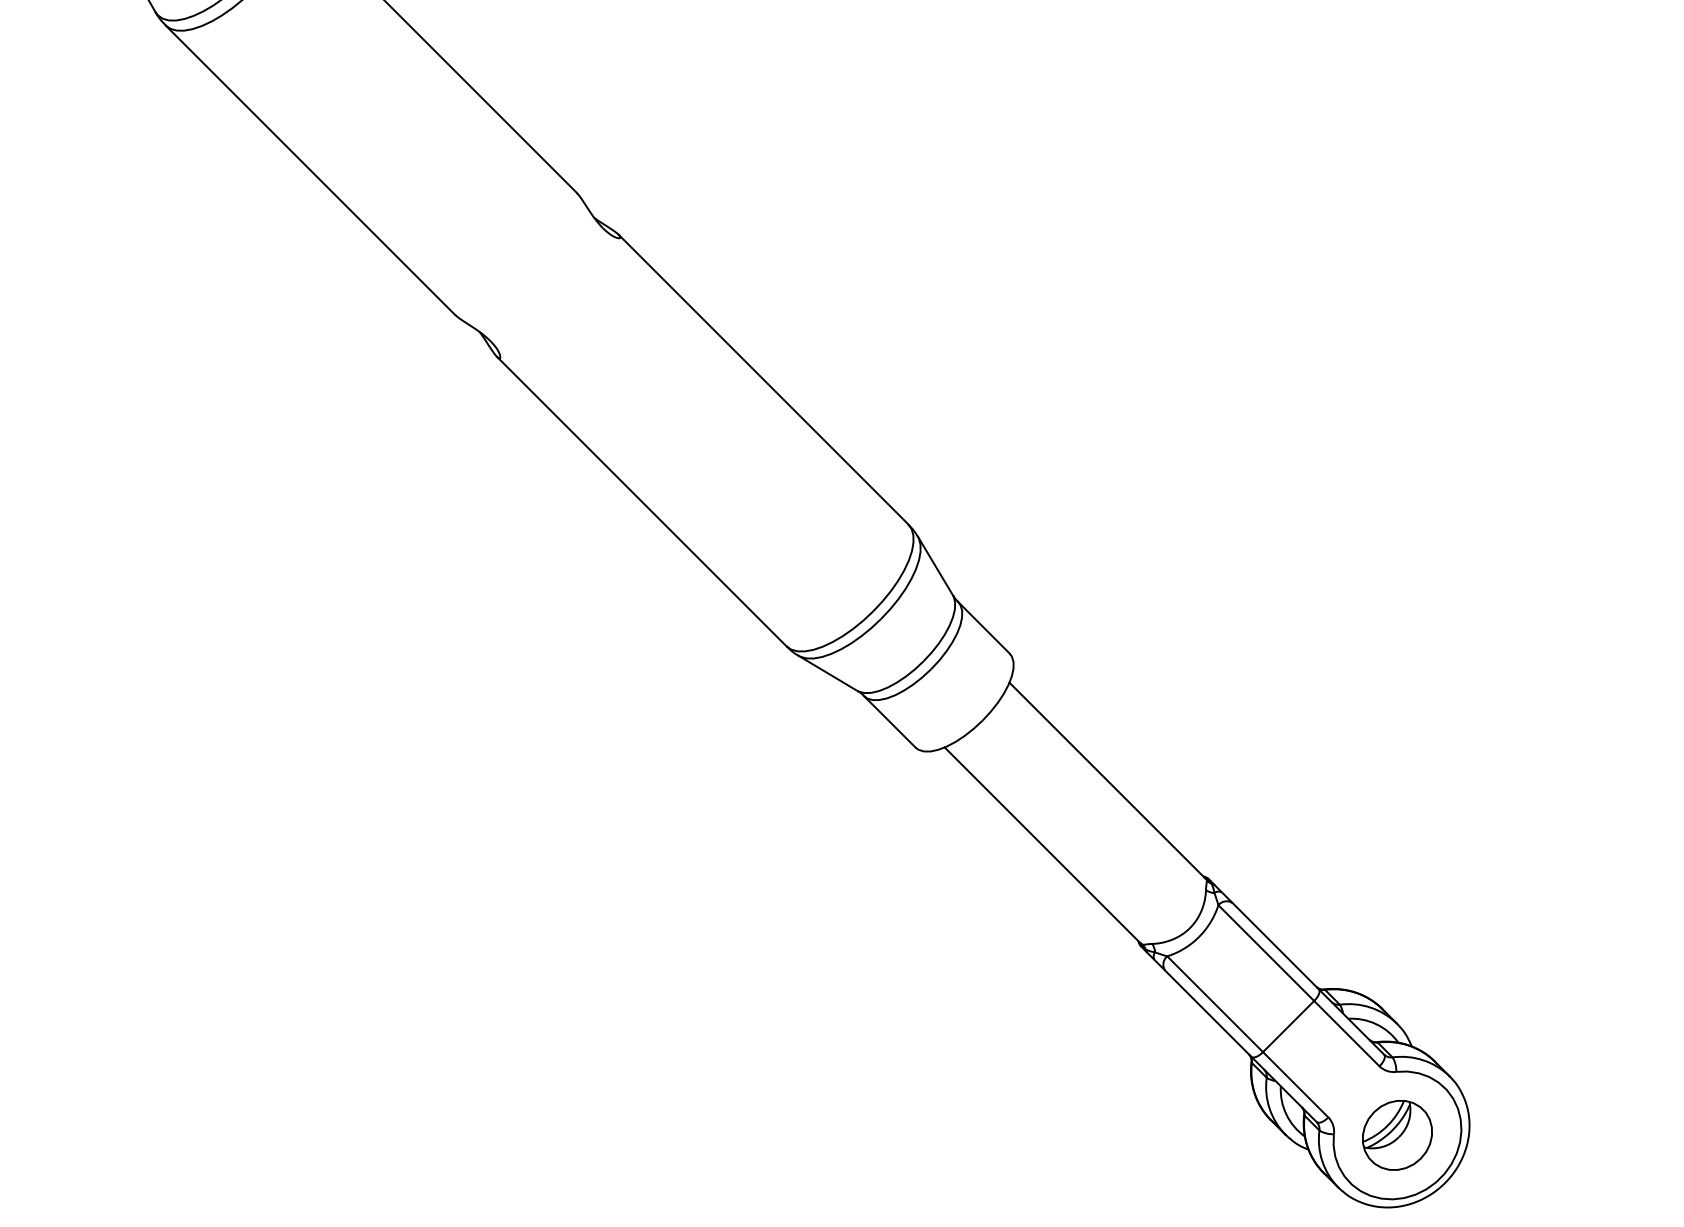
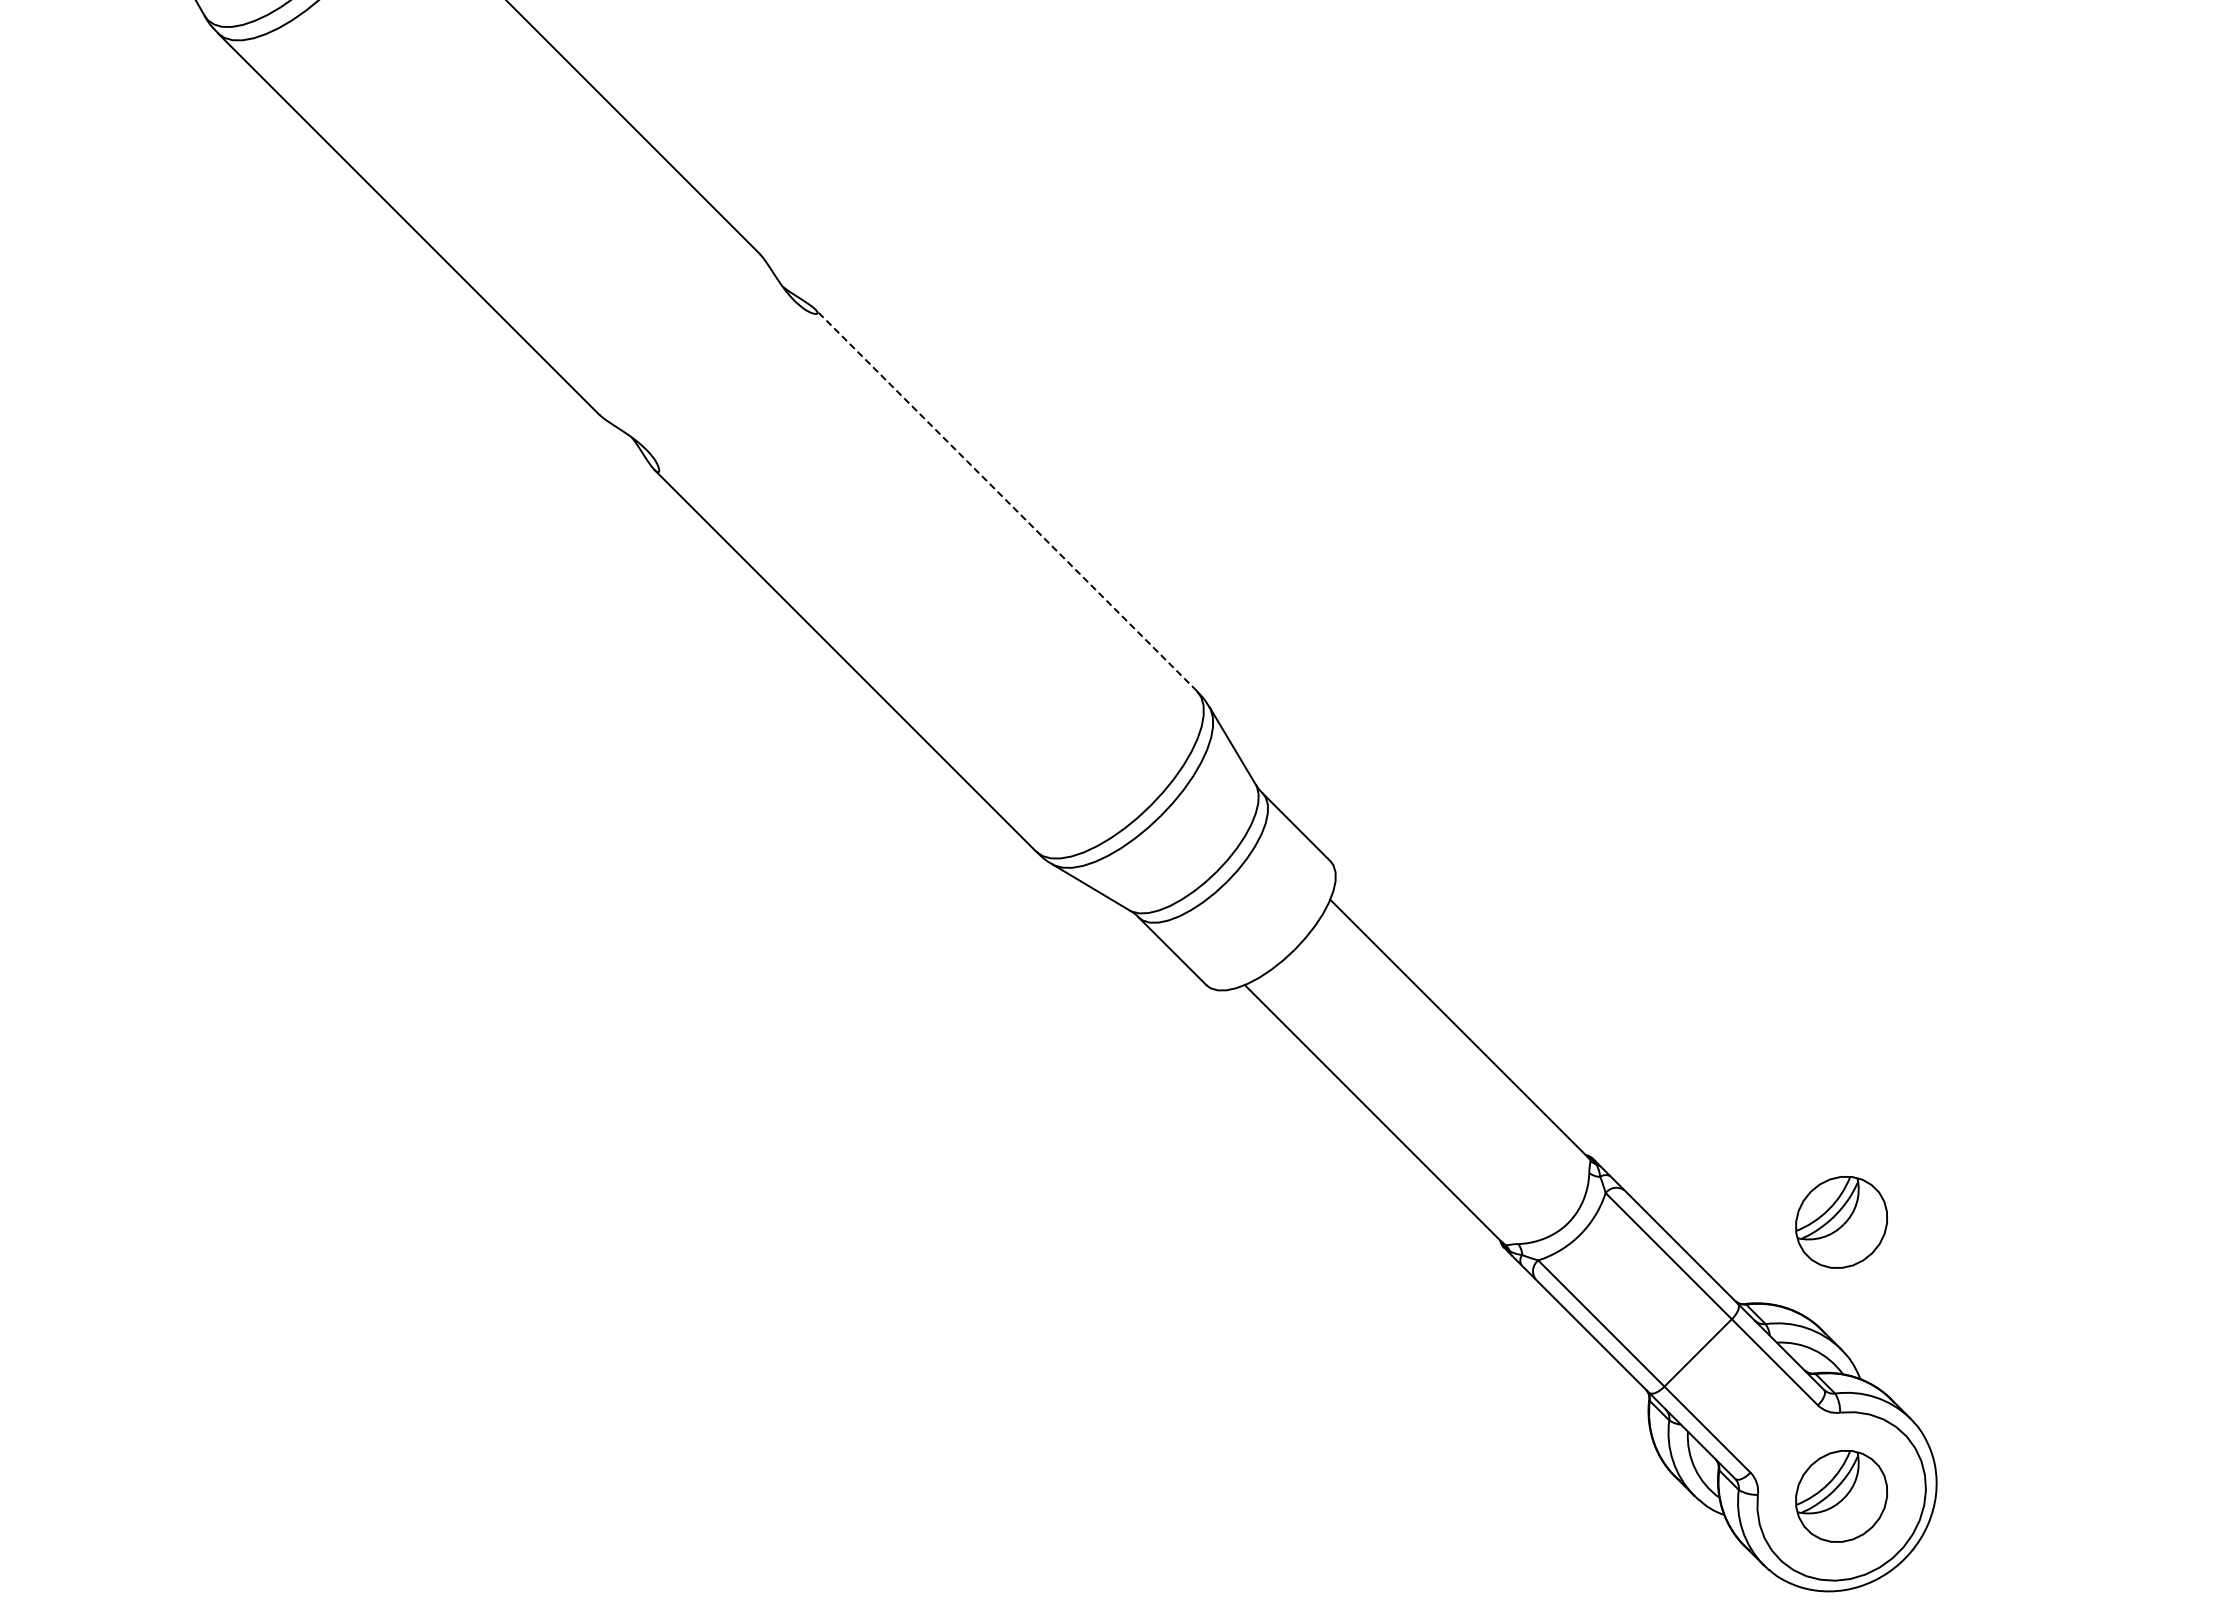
line: (763, 379) -> (1006, 500), solid -> dashed
part: (1397, 927) -> (1841, 1222), added

